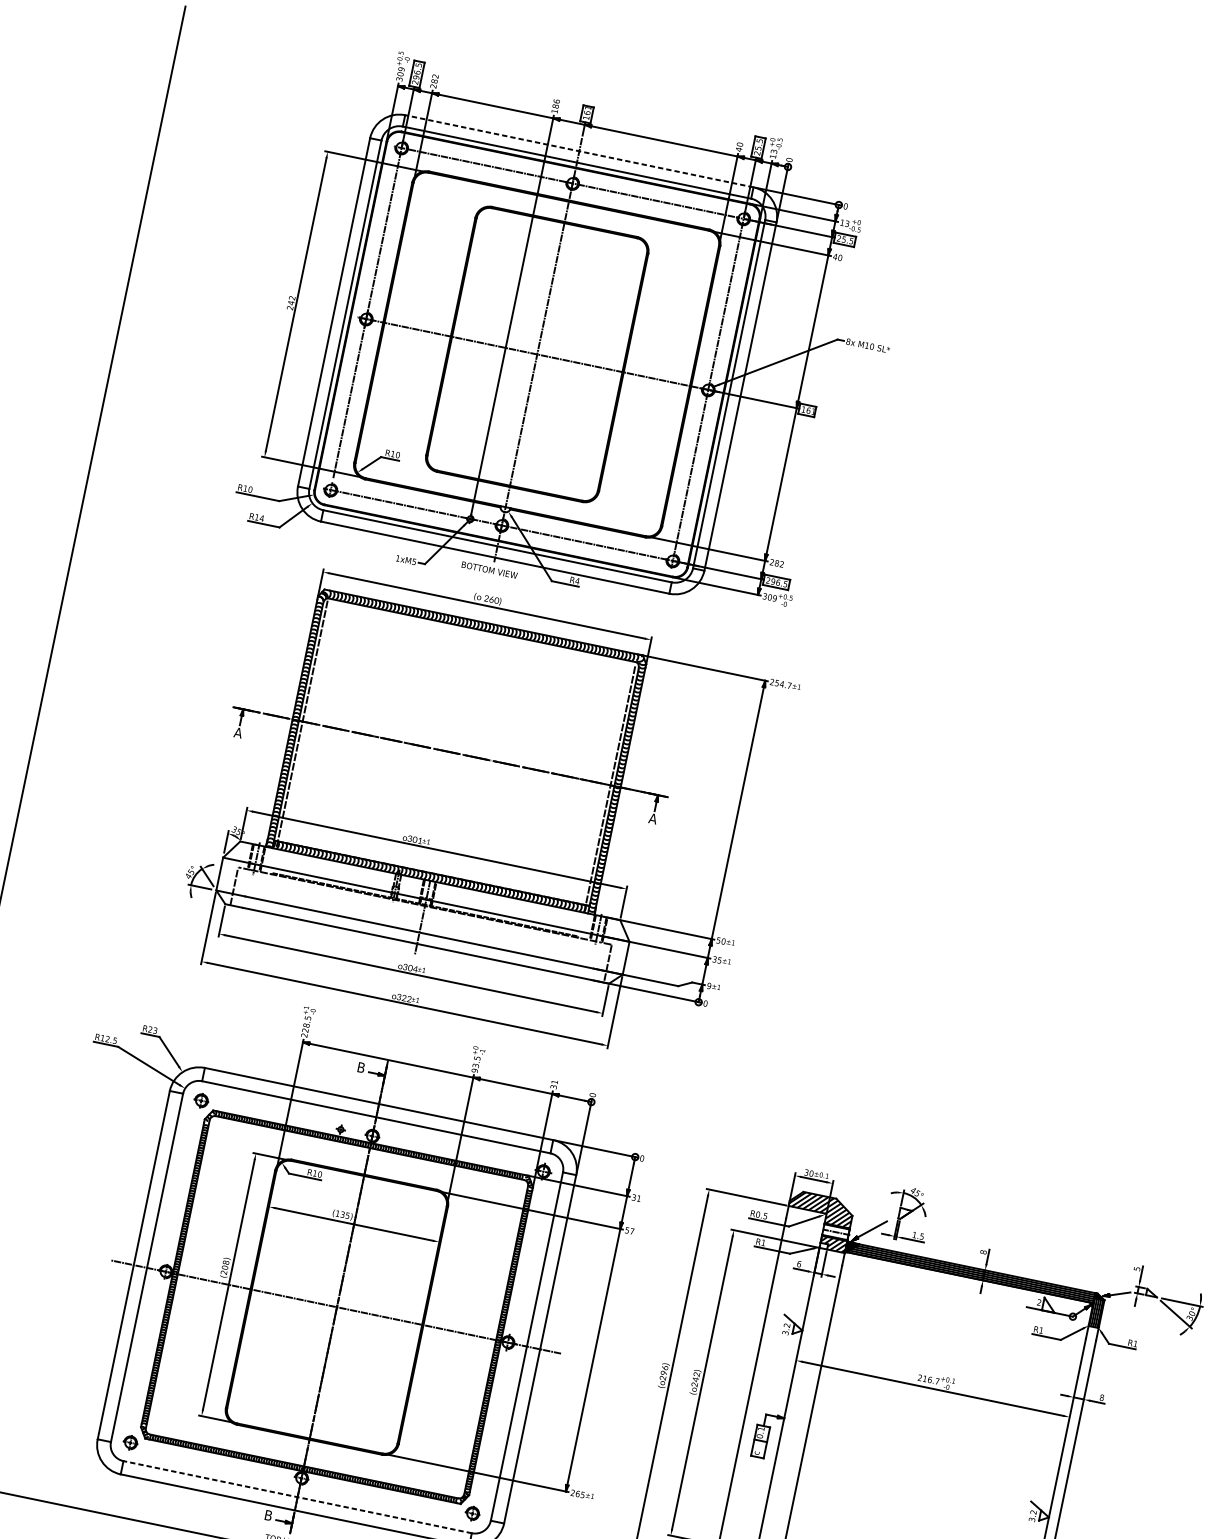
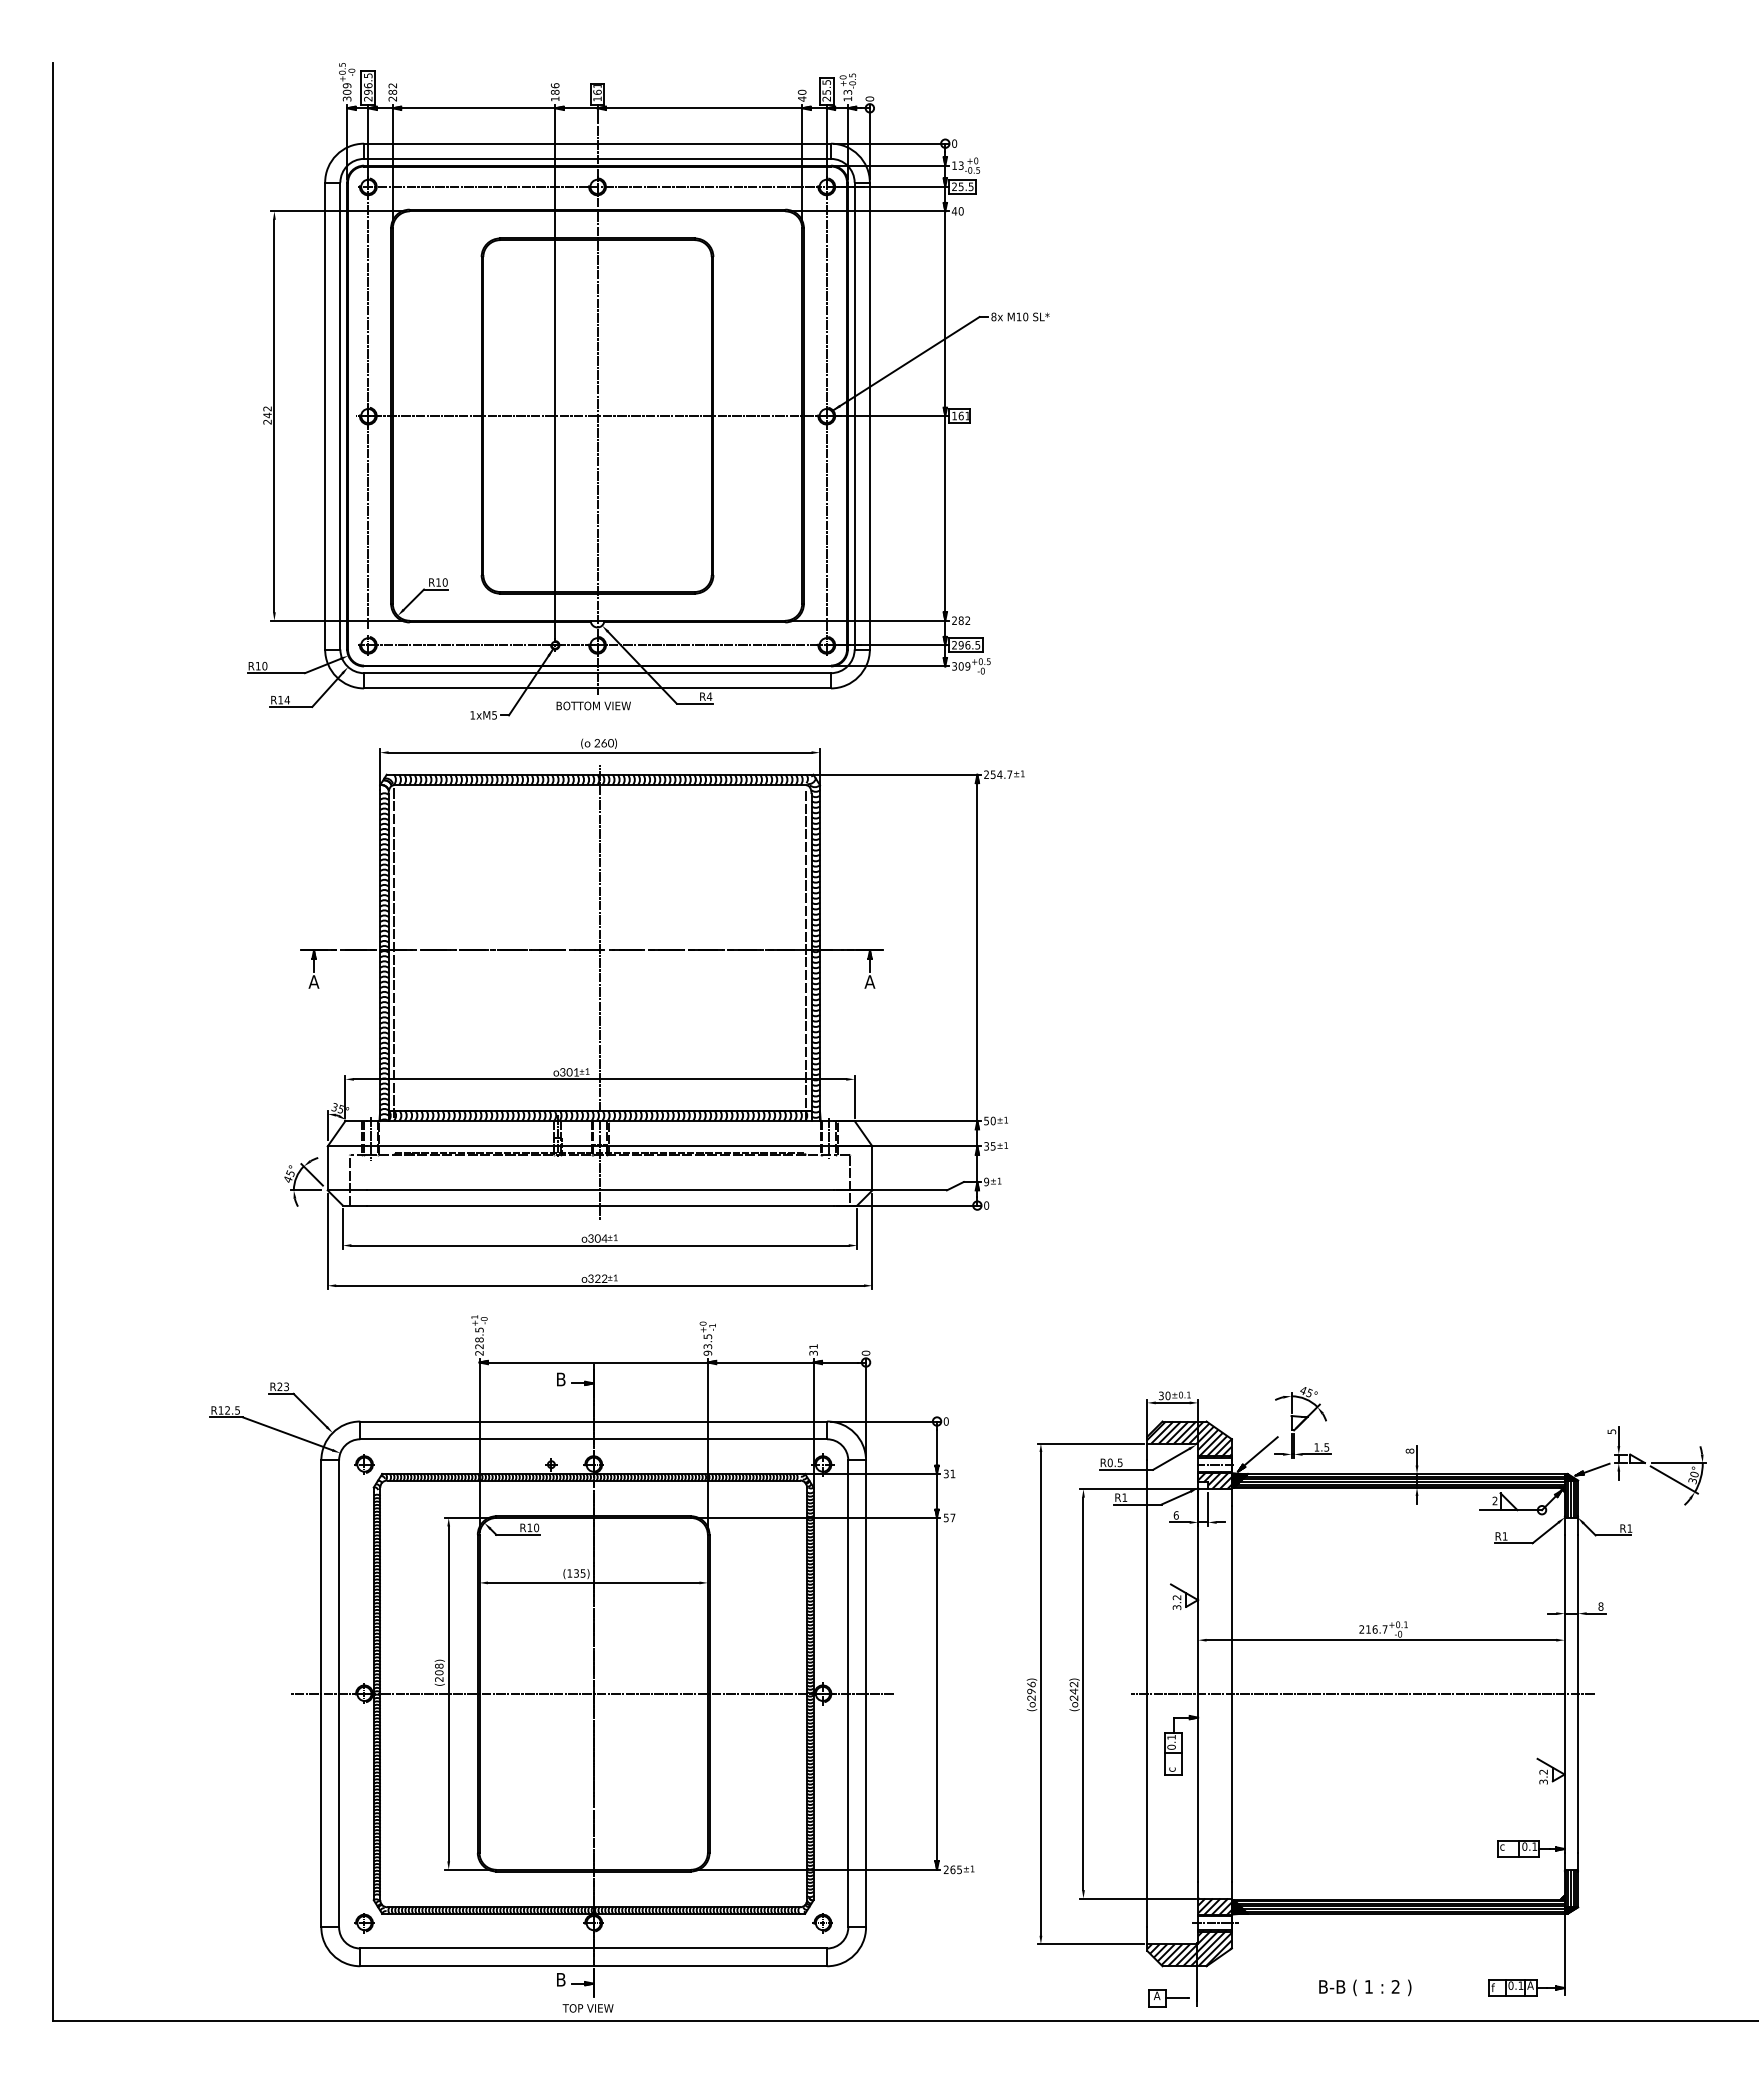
line: (579, 151) -> (597, 143), dashed -> solid
line: (458, 743) -> (600, 937), added
line: (910, 1425) -> (1362, 1693), added
line: (297, 1497) -> (593, 1948), dashed -> solid

